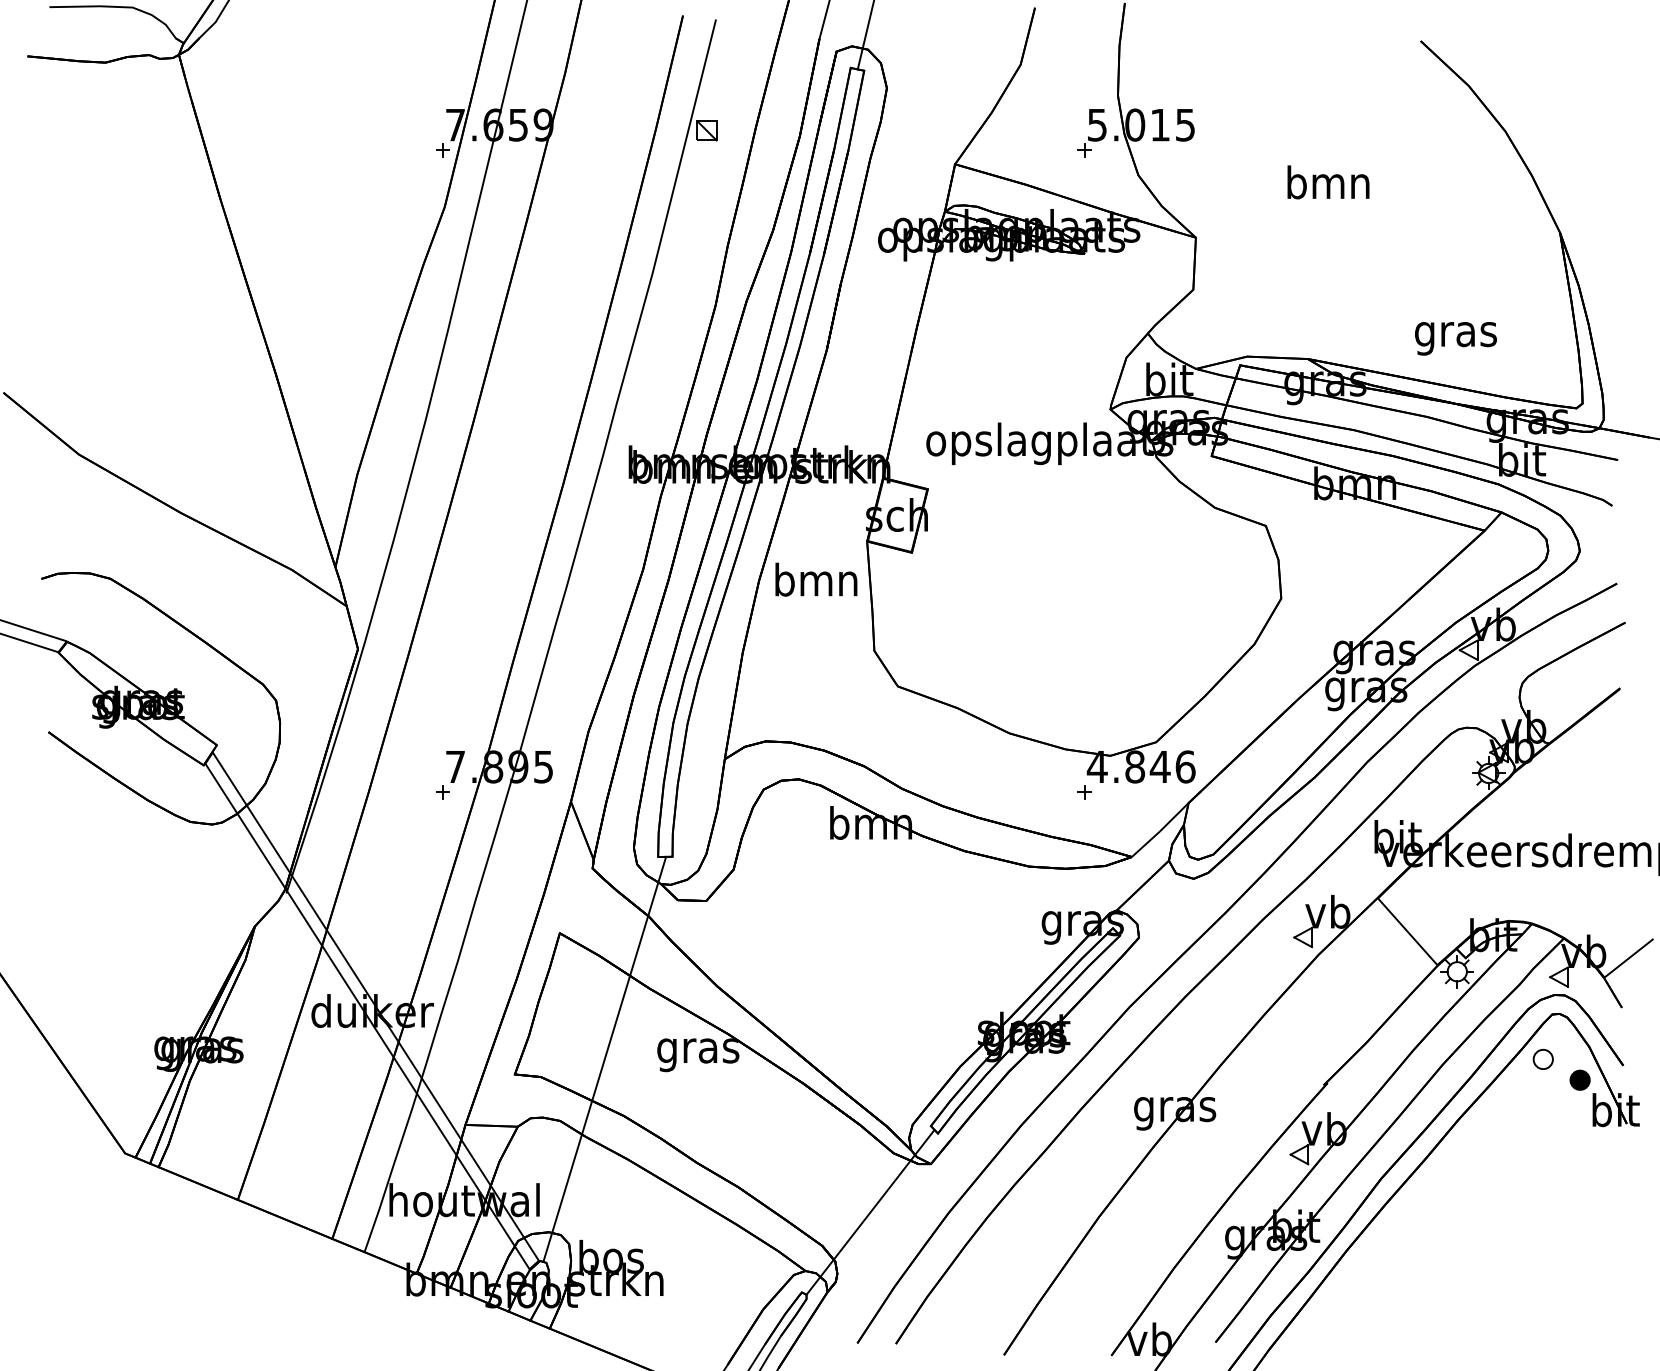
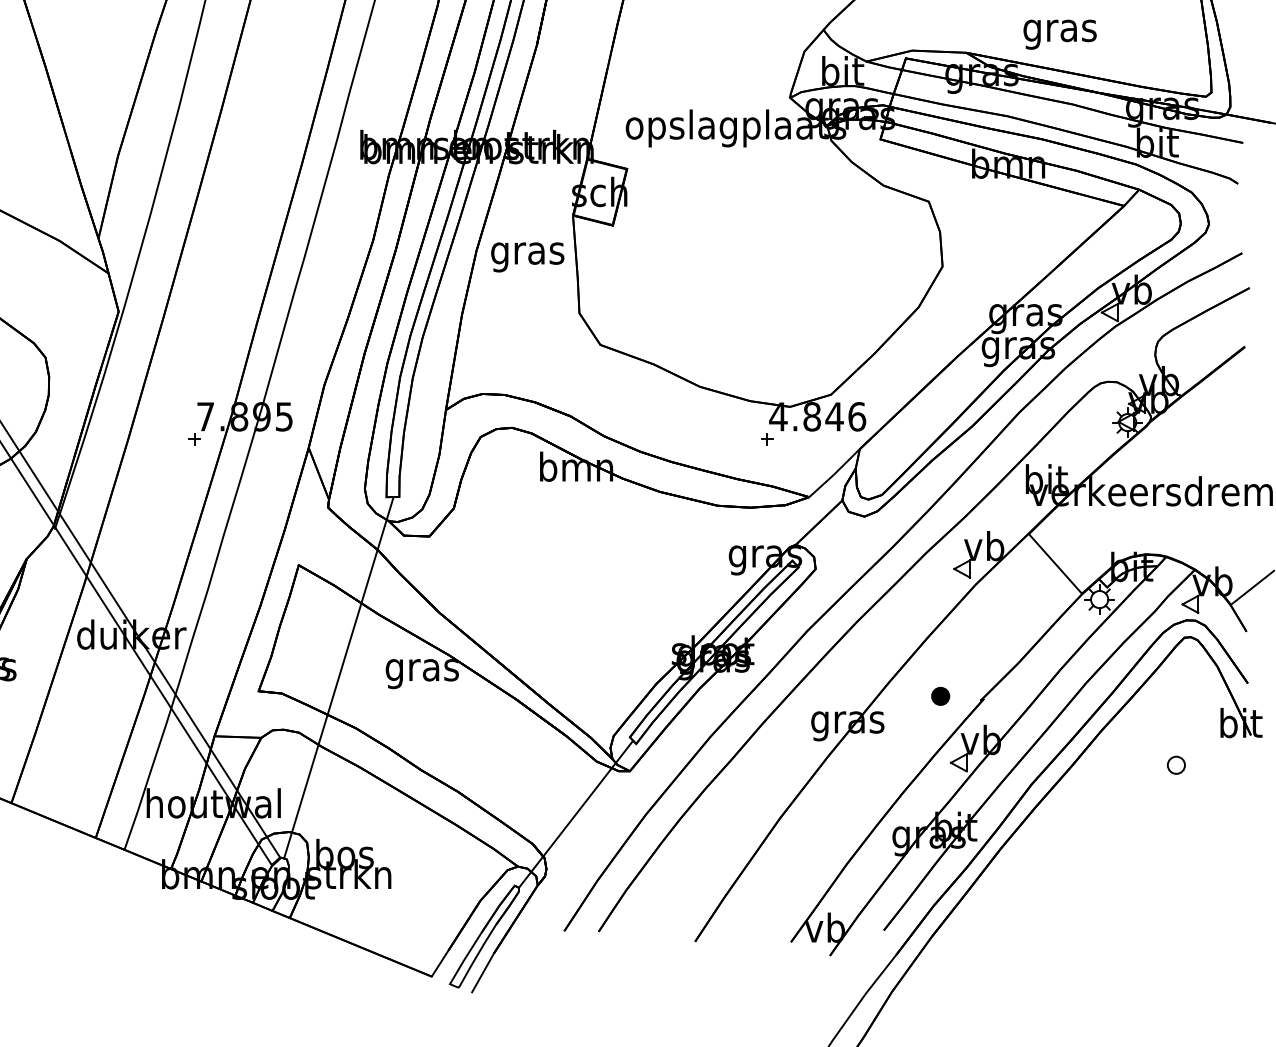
text: (1455, 338) -> (1059, 34), moved
text: (816, 583) -> (527, 253), bmn -> gras
part: (1542, 1059) -> (1175, 765), moved
part: (1579, 1079) -> (940, 695), moved

